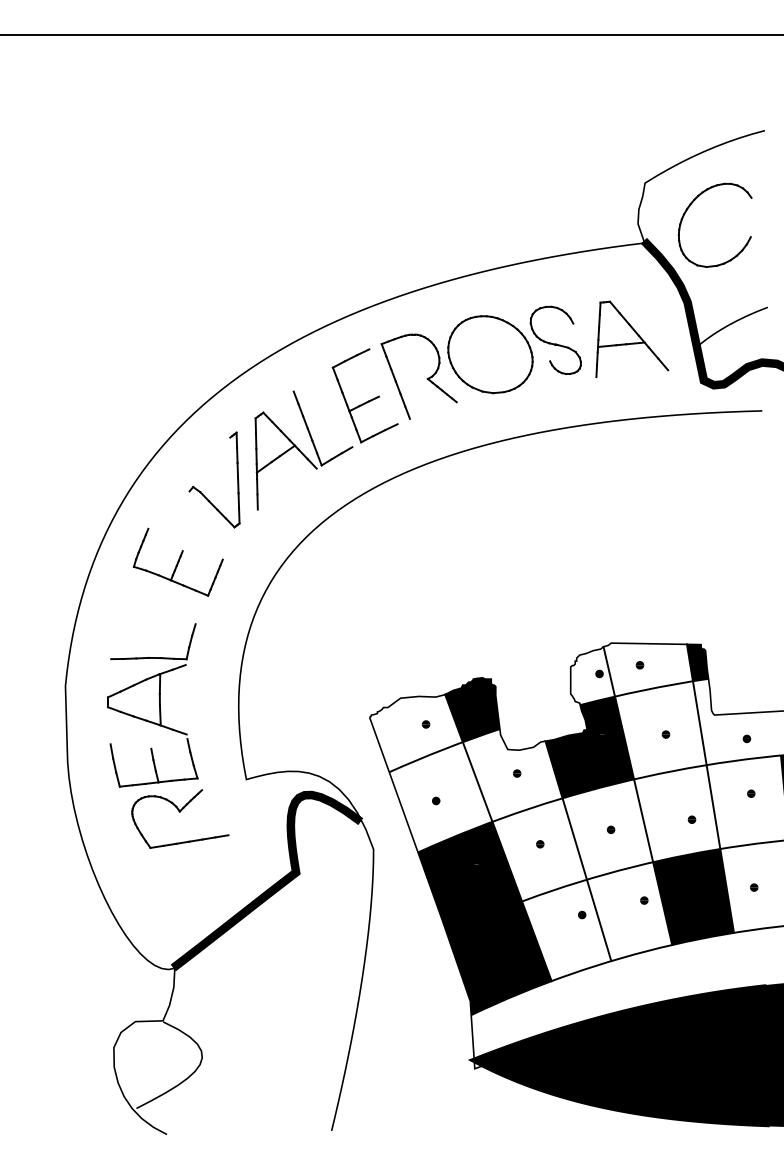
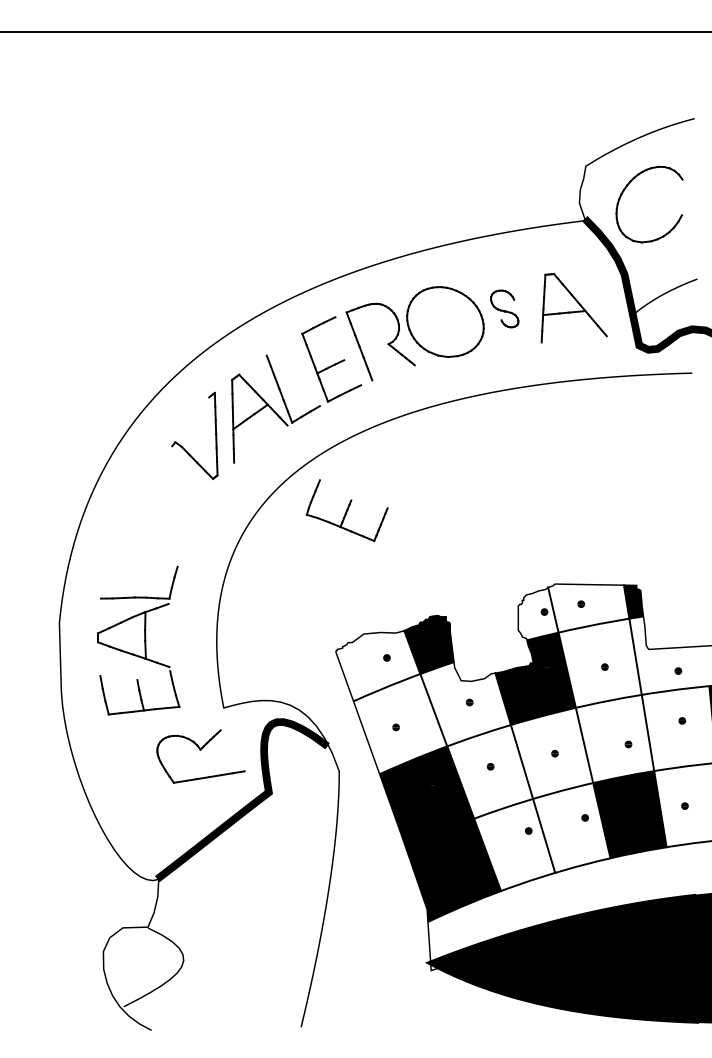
part: (555, 339) -> (504, 308), size x0.6
part: (177, 561) -> (346, 509), moved
part: (180, 818) -> (201, 756), moved

